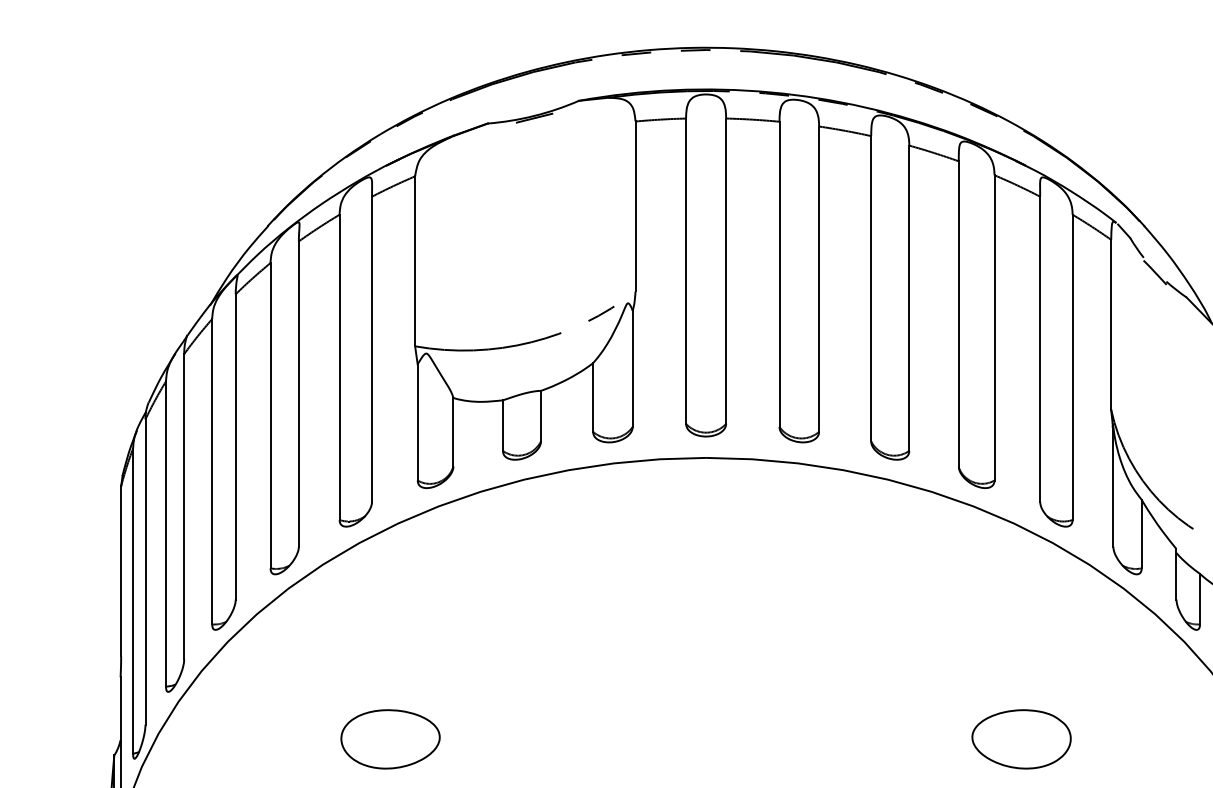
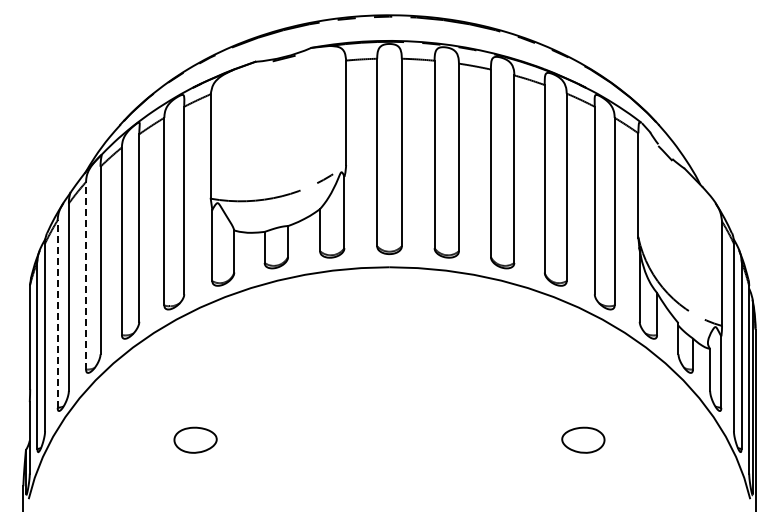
line: (212, 471) -> (86, 275), solid -> dashed
line: (165, 534) -> (57, 314), solid -> dashed
part: (390, 739) -> (195, 440), size x0.7
part: (1021, 739) -> (583, 440), size x0.7

